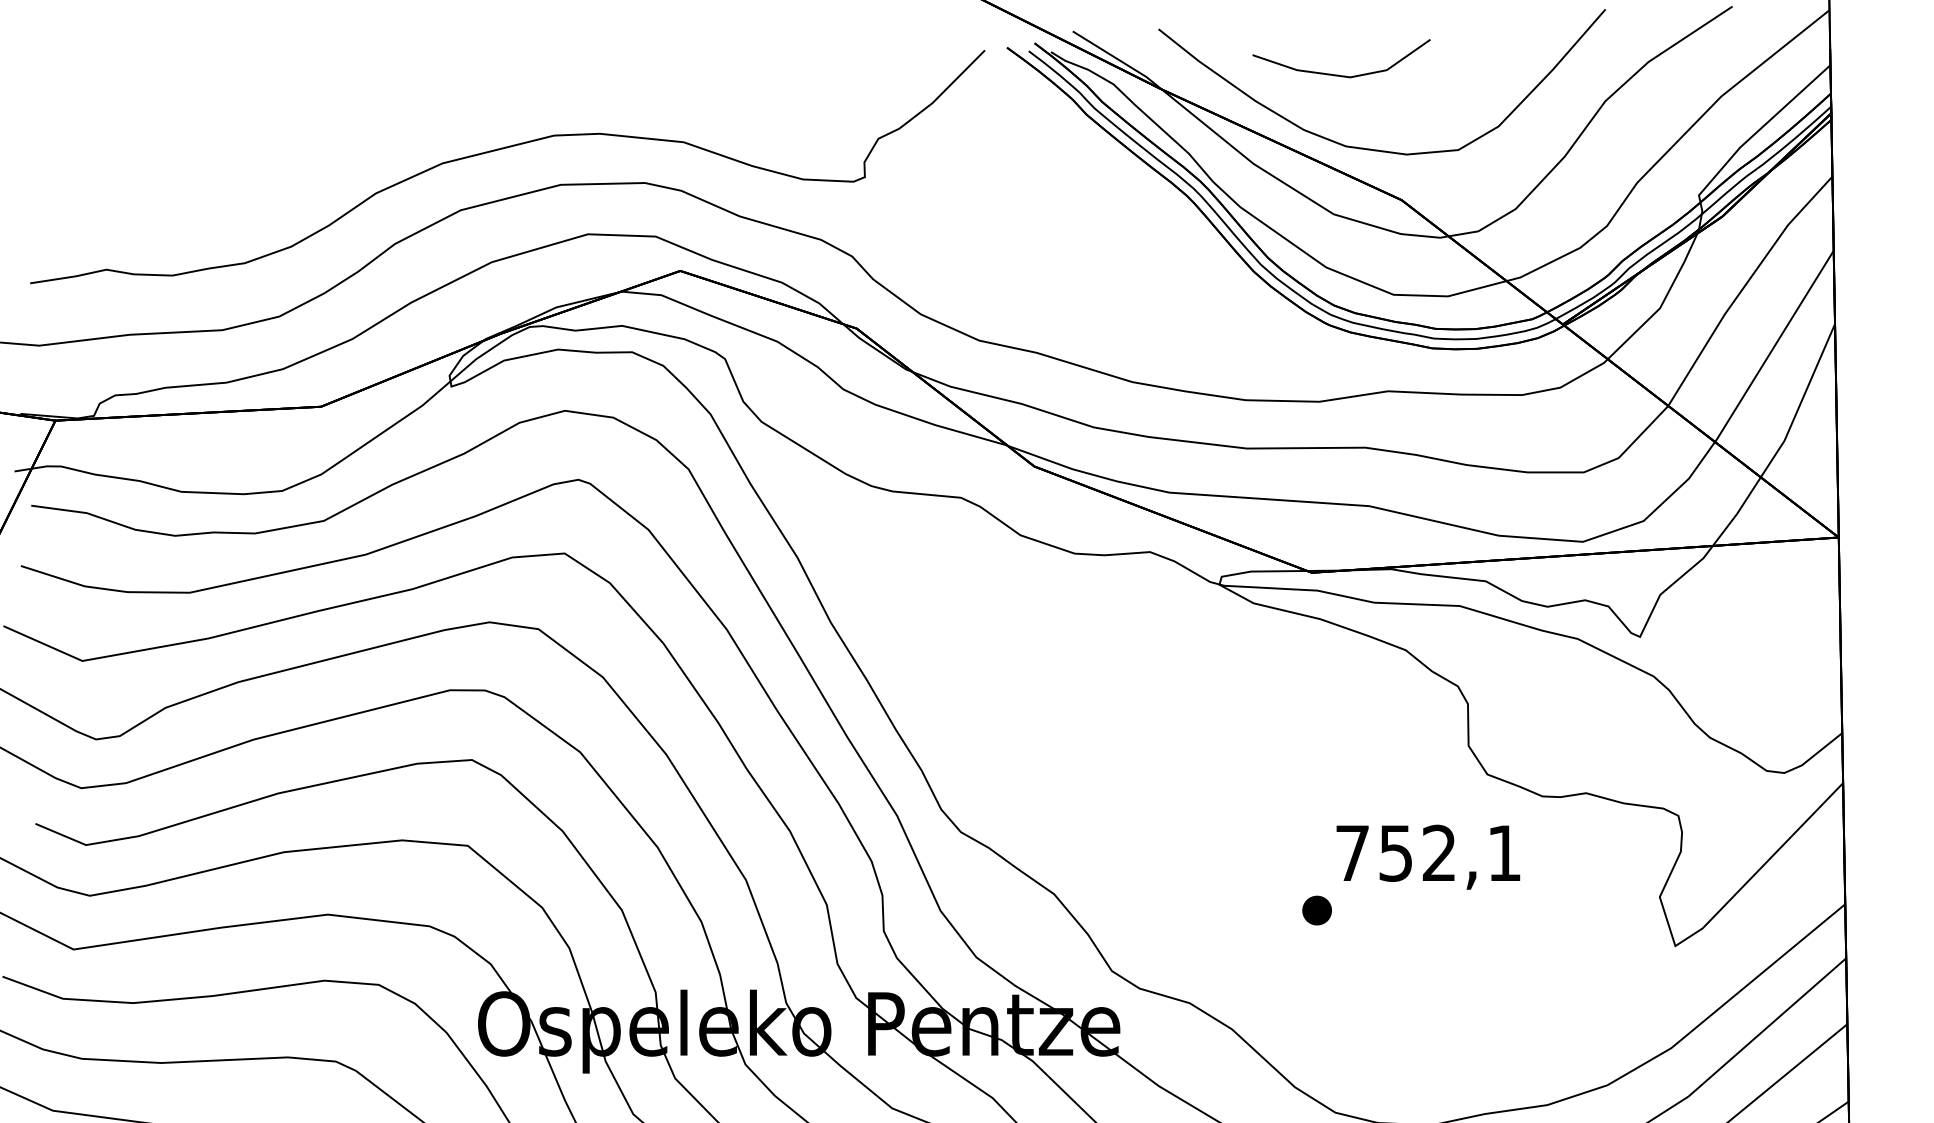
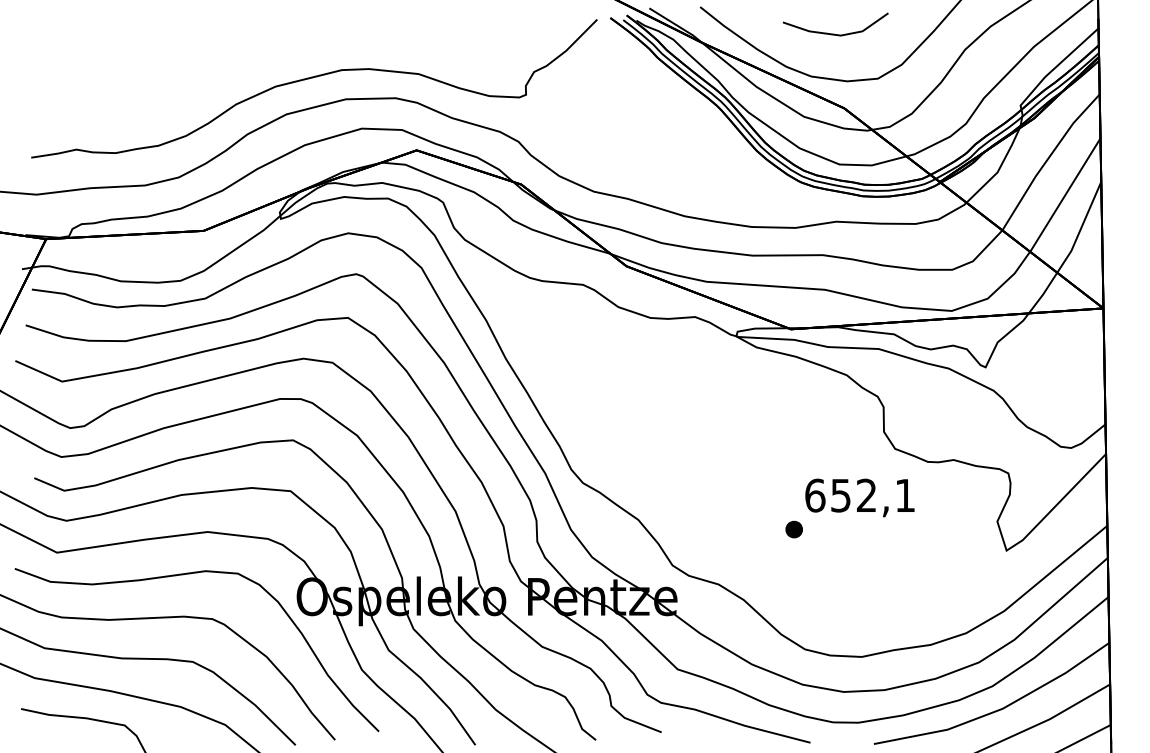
line: (1339, 73) -> (834, 33), moved
text: (1353, 853) -> (815, 495), 752,1 -> 652,1

